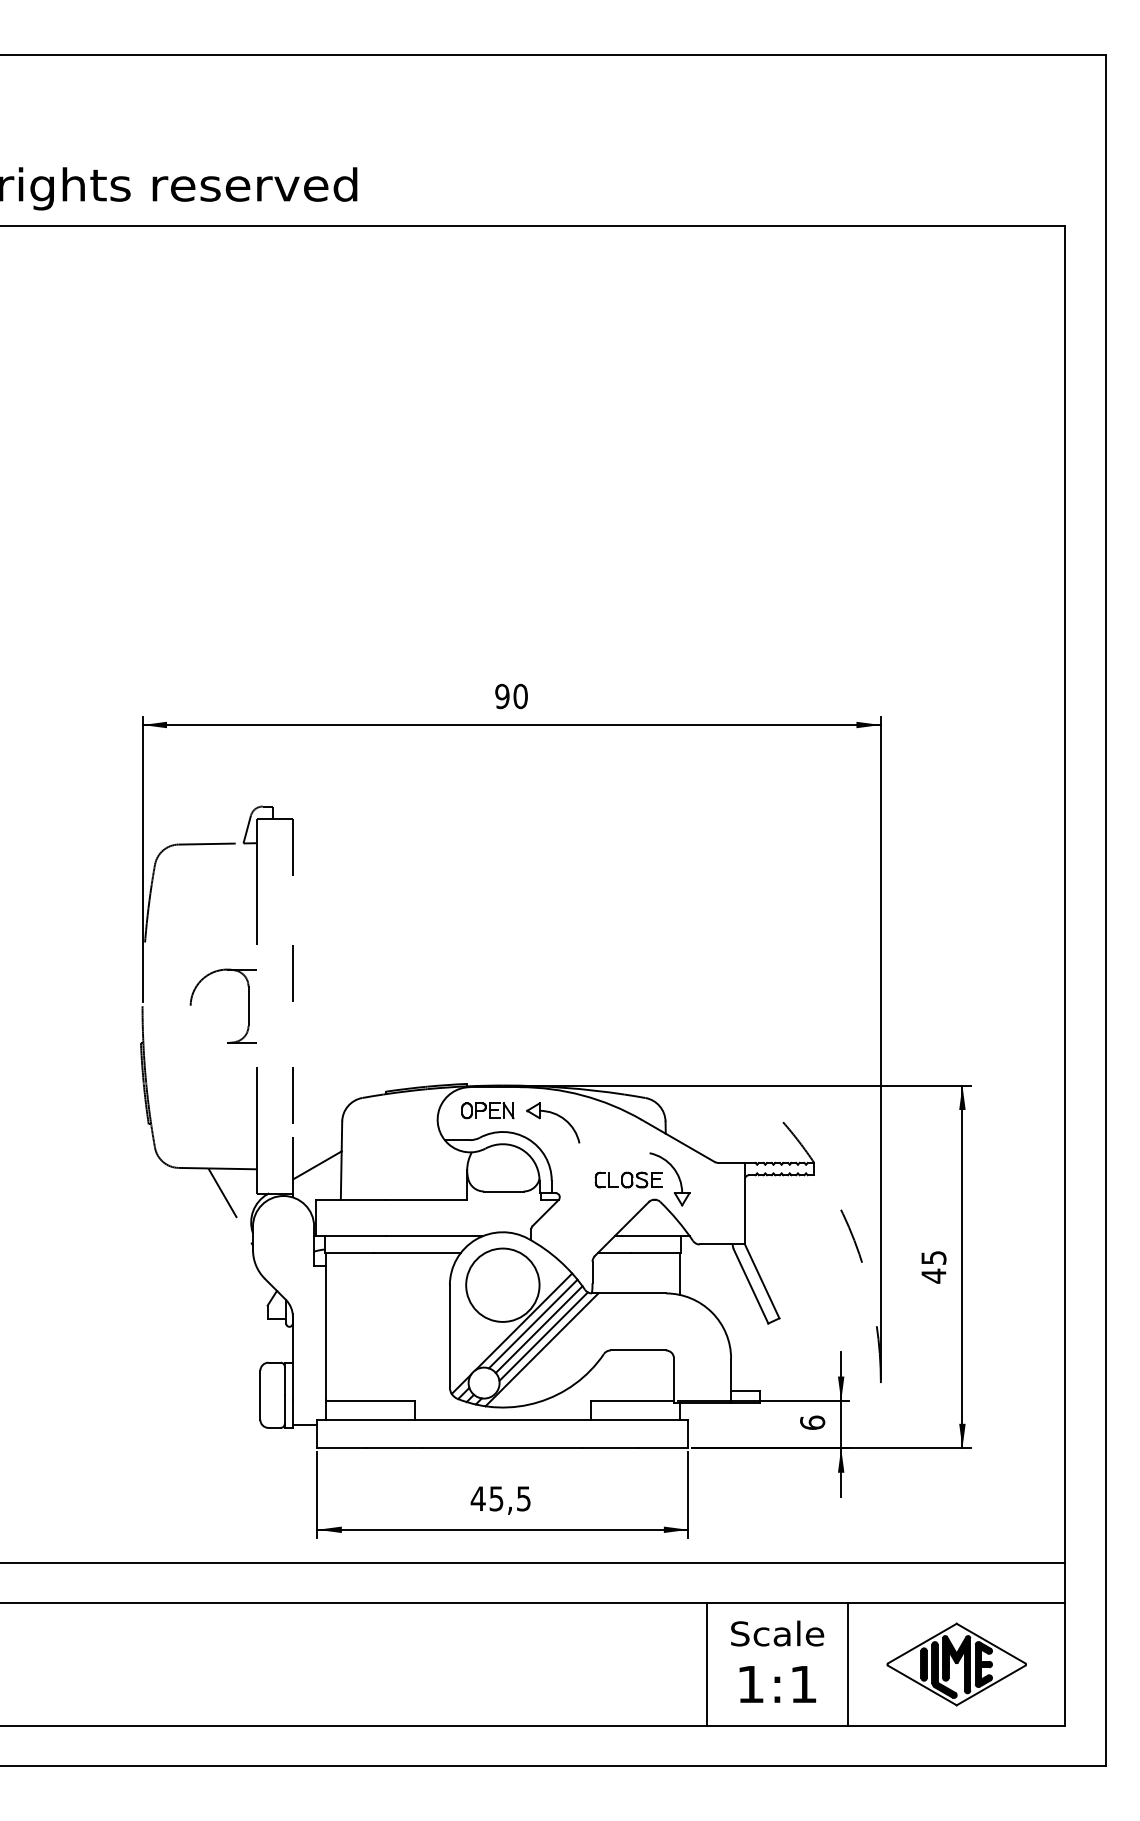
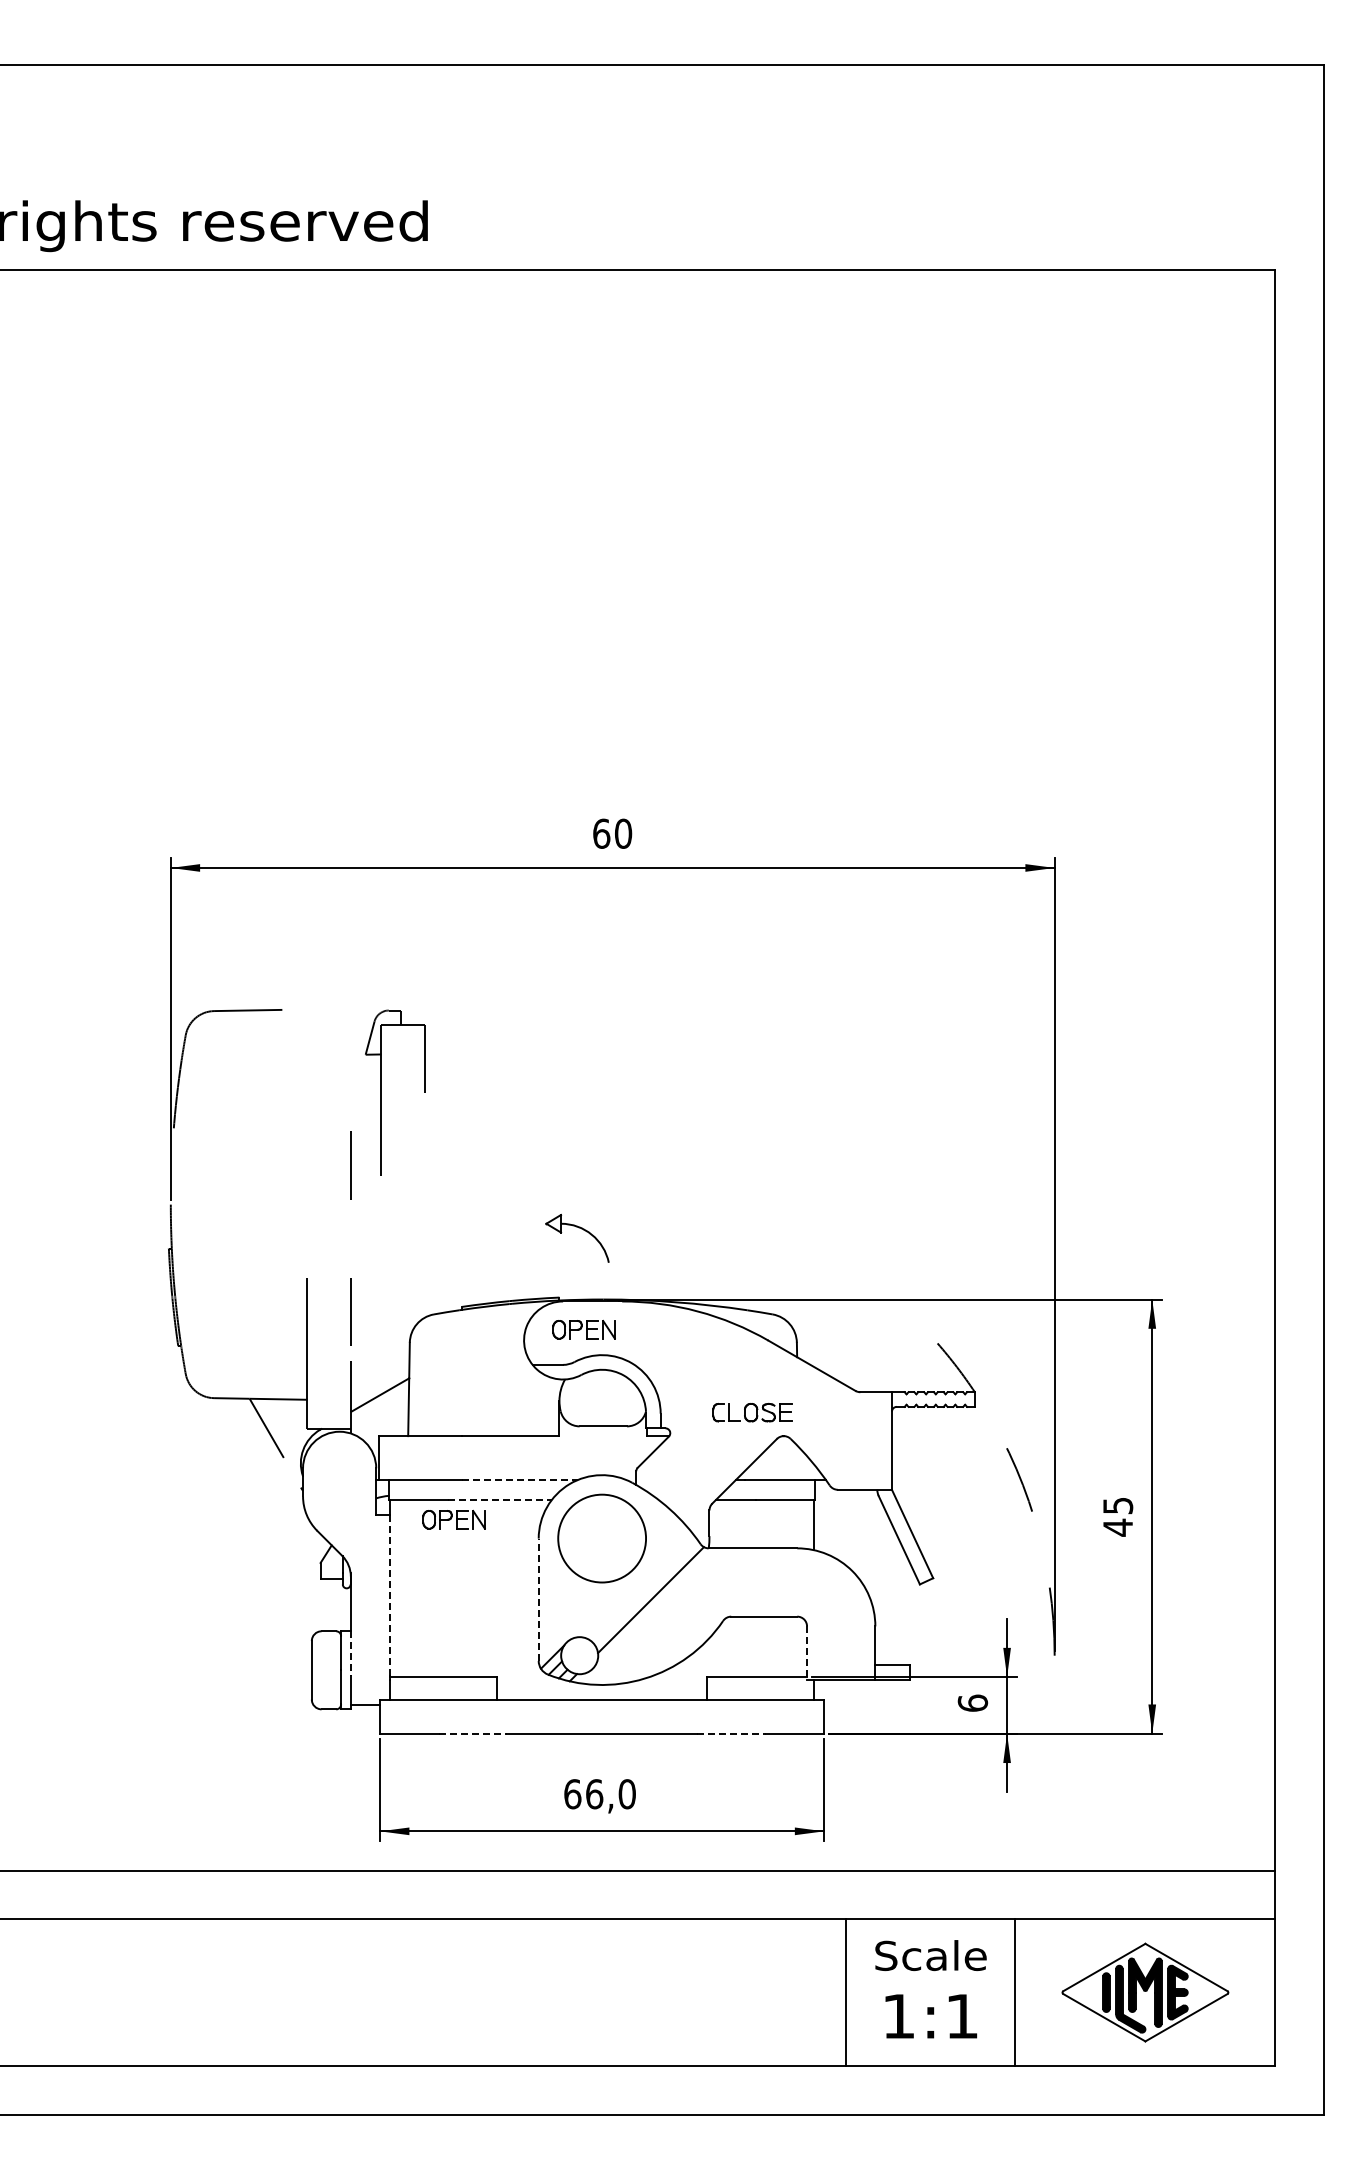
text: (502, 696) -> (601, 833), 90 -> 60
part: (256, 874) -> (381, 1092), moved
part: (248, 1006) -> (297, 1204), removed
part: (556, 1115) -> (581, 1229), moved
part: (676, 1174) -> (810, 1406), removed
line: (433, 1236) -> (519, 1480), solid -> dashed
line: (417, 1252) -> (500, 1499), solid -> dashed
part: (378, 1269) -> (453, 1519), added
line: (524, 1321) -> (627, 1582), removed
line: (533, 1324) -> (638, 1585), removed
line: (539, 1329) -> (645, 1591), removed
line: (325, 1332) -> (389, 1595), solid -> dashed
line: (449, 1336) -> (538, 1599), solid -> dashed
line: (541, 1349) -> (648, 1615), removed
line: (674, 1381) -> (807, 1653), solid -> dashed
line: (292, 1382) -> (350, 1654), solid -> dashed
line: (395, 1448) -> (473, 1733), solid -> dashed
line: (610, 1448) -> (731, 1733), solid -> dashed
text: (500, 1499) -> (599, 1794), 45,5 -> 66,0

